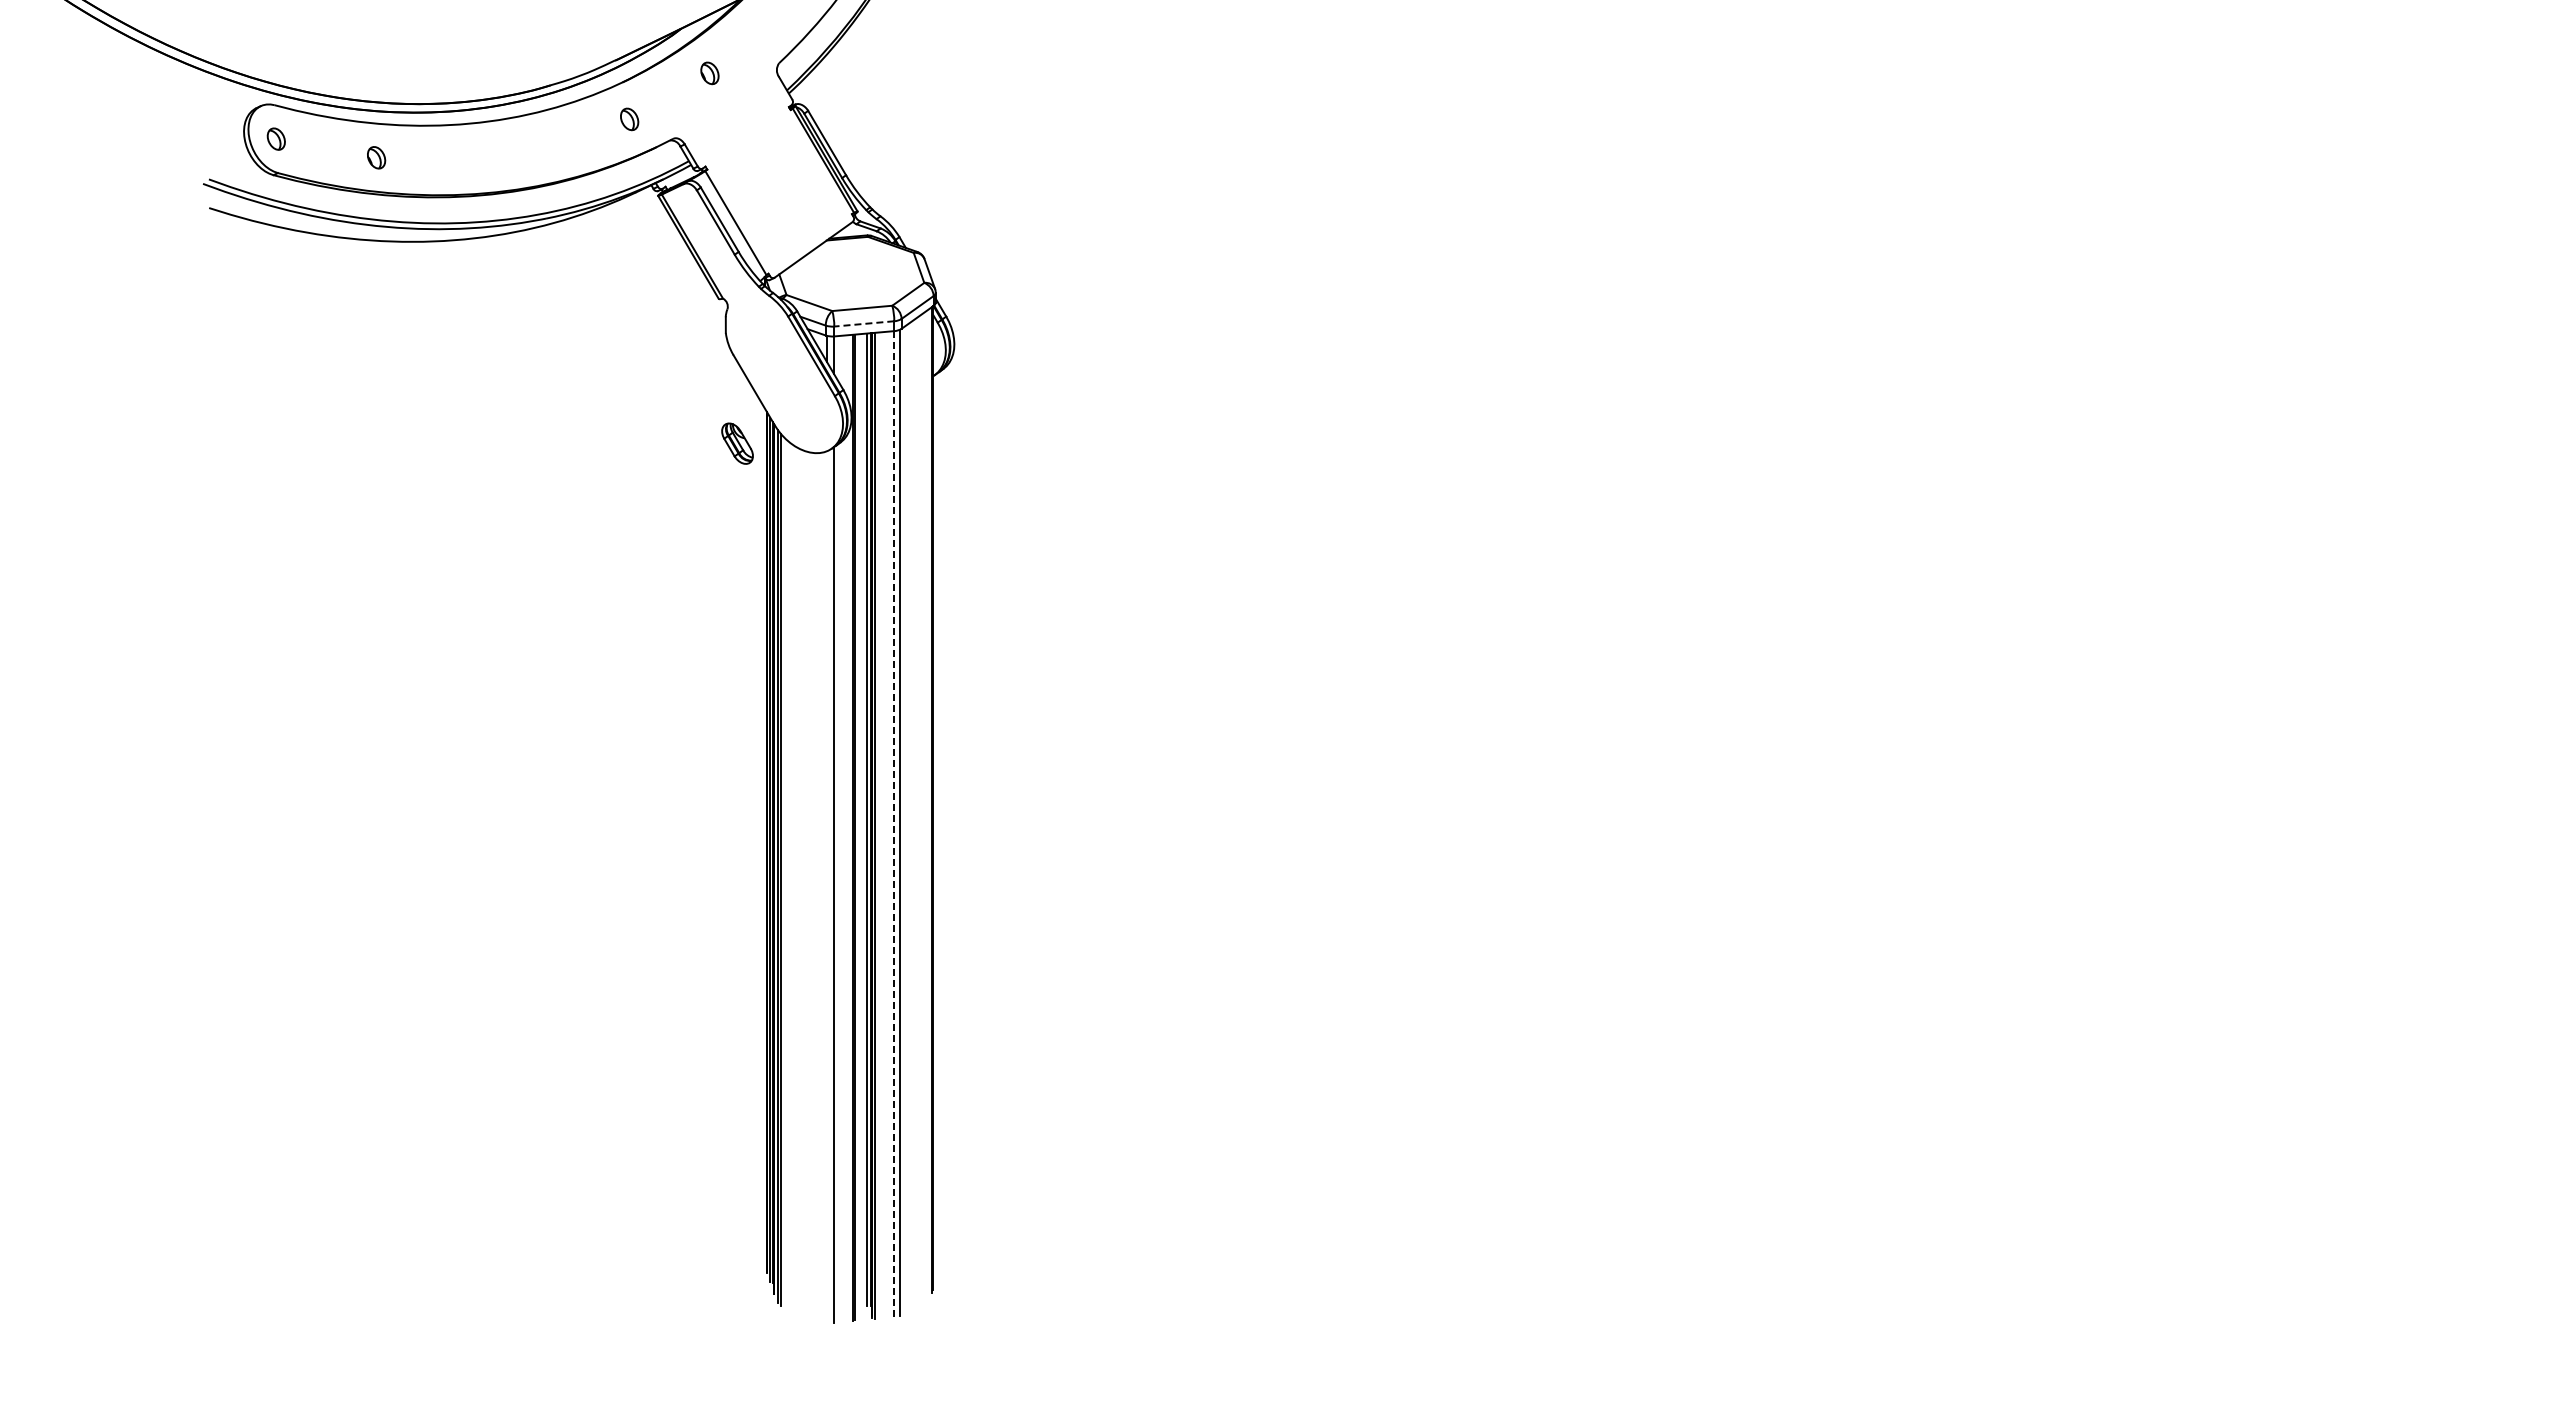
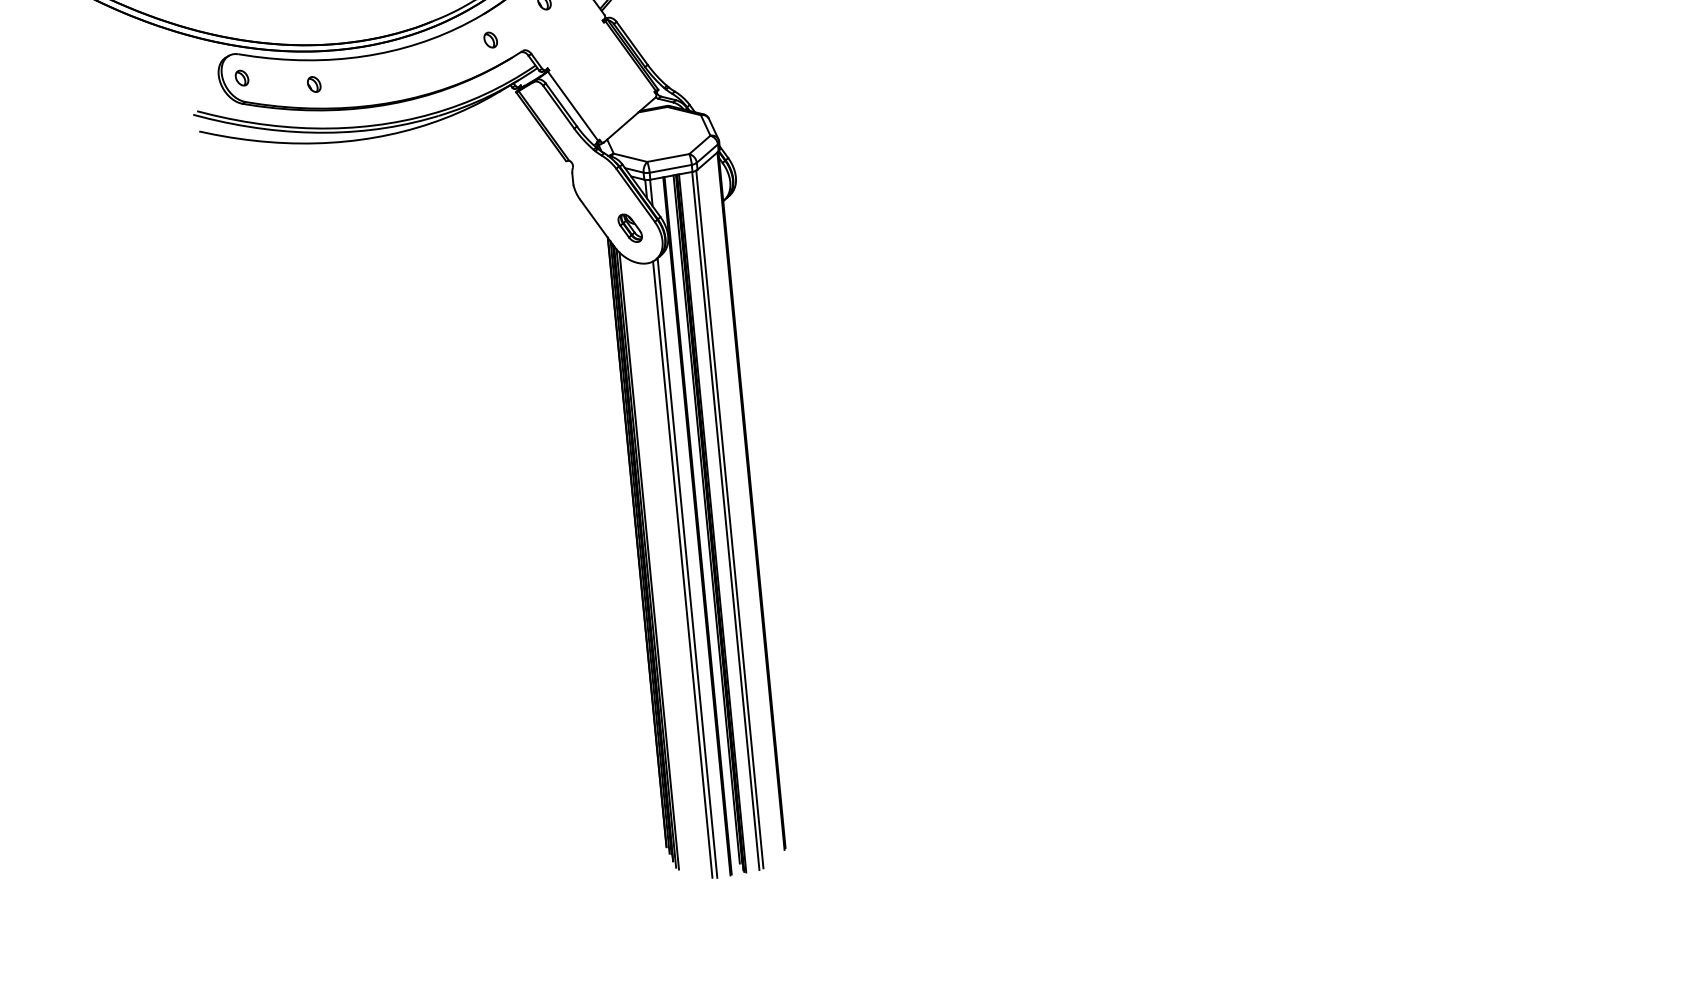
line: (863, 323) -> (670, 168), dashed -> solid
part: (737, 443) -> (630, 228), moved
line: (893, 824) -> (725, 521), dashed -> solid
line: (827, 886) -> (683, 569), added

